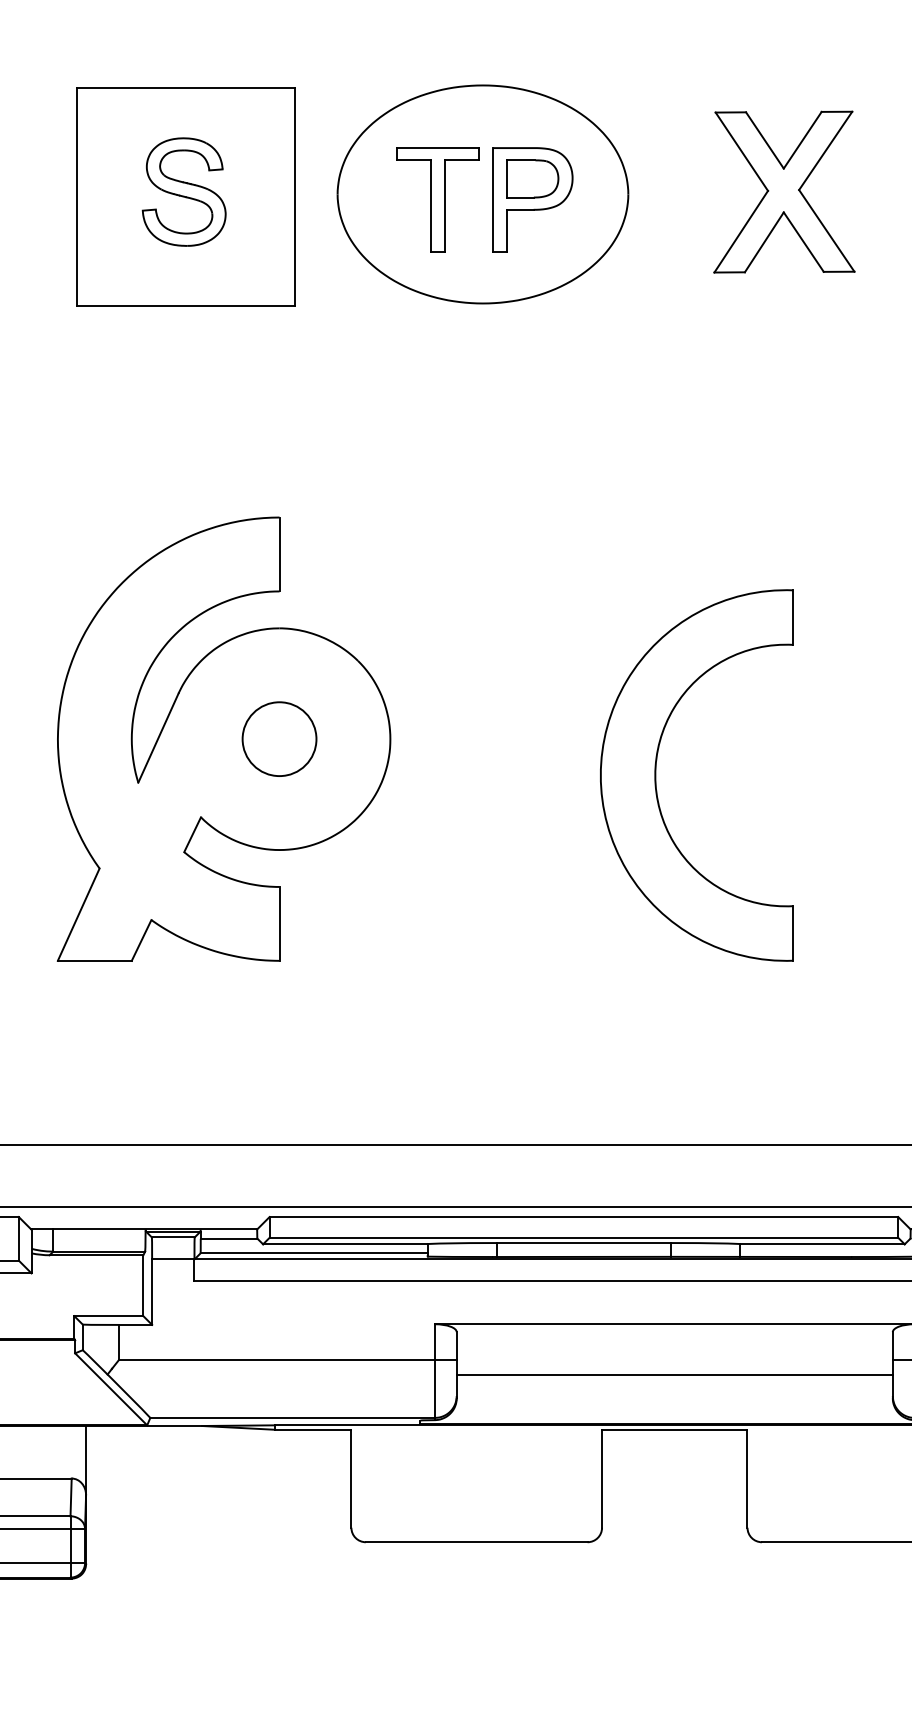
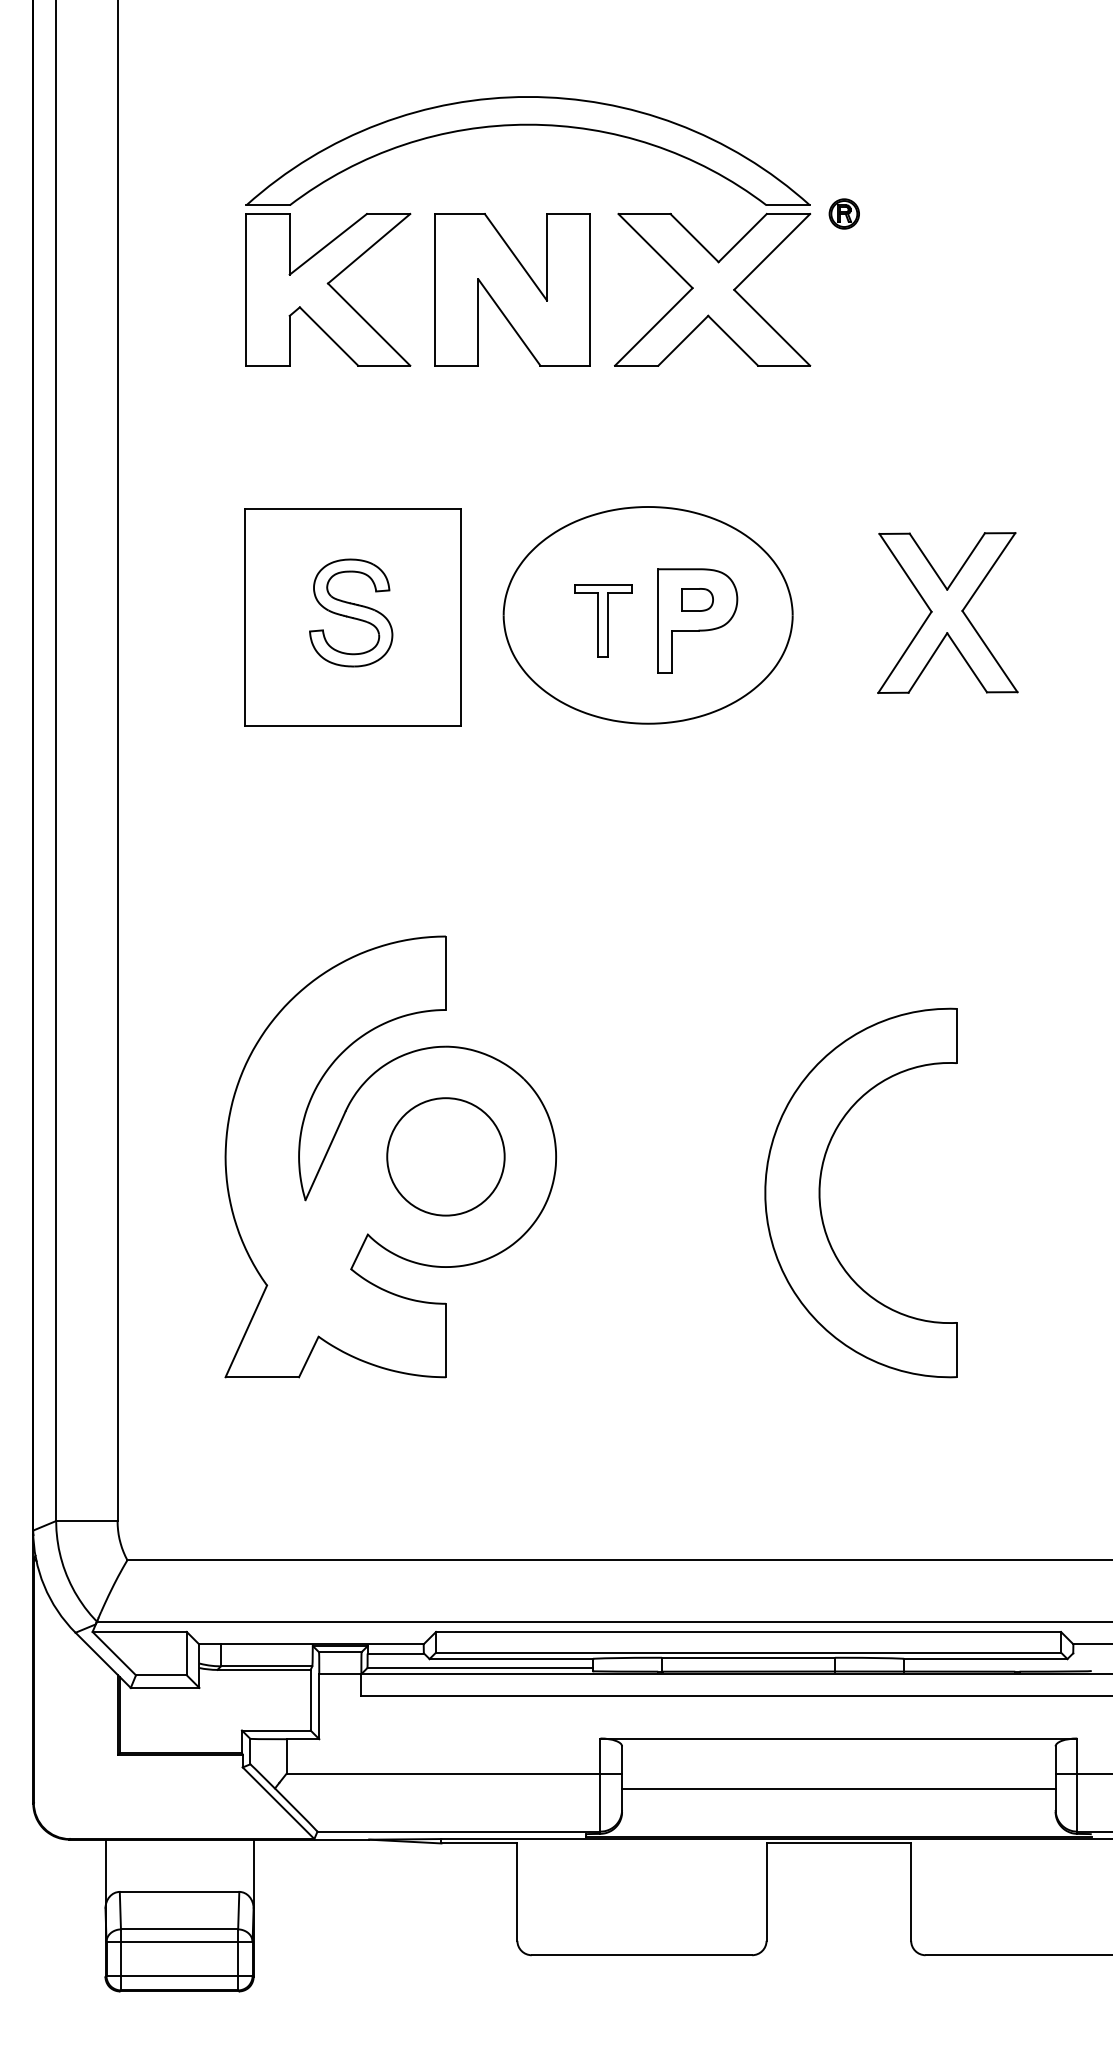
part: (532, 178) -> (697, 599), size x0.6
part: (437, 199) -> (602, 620), size x0.7
circle: (279, 738) -> (445, 1156), size x1.6

